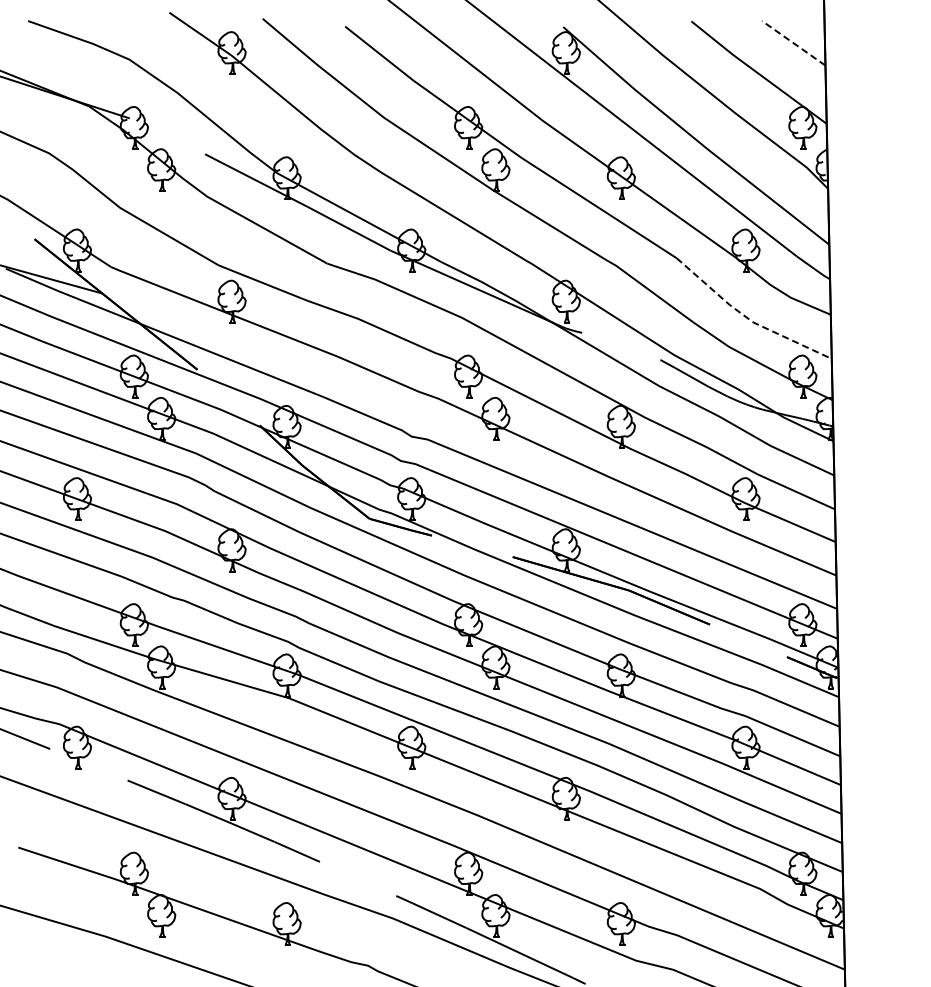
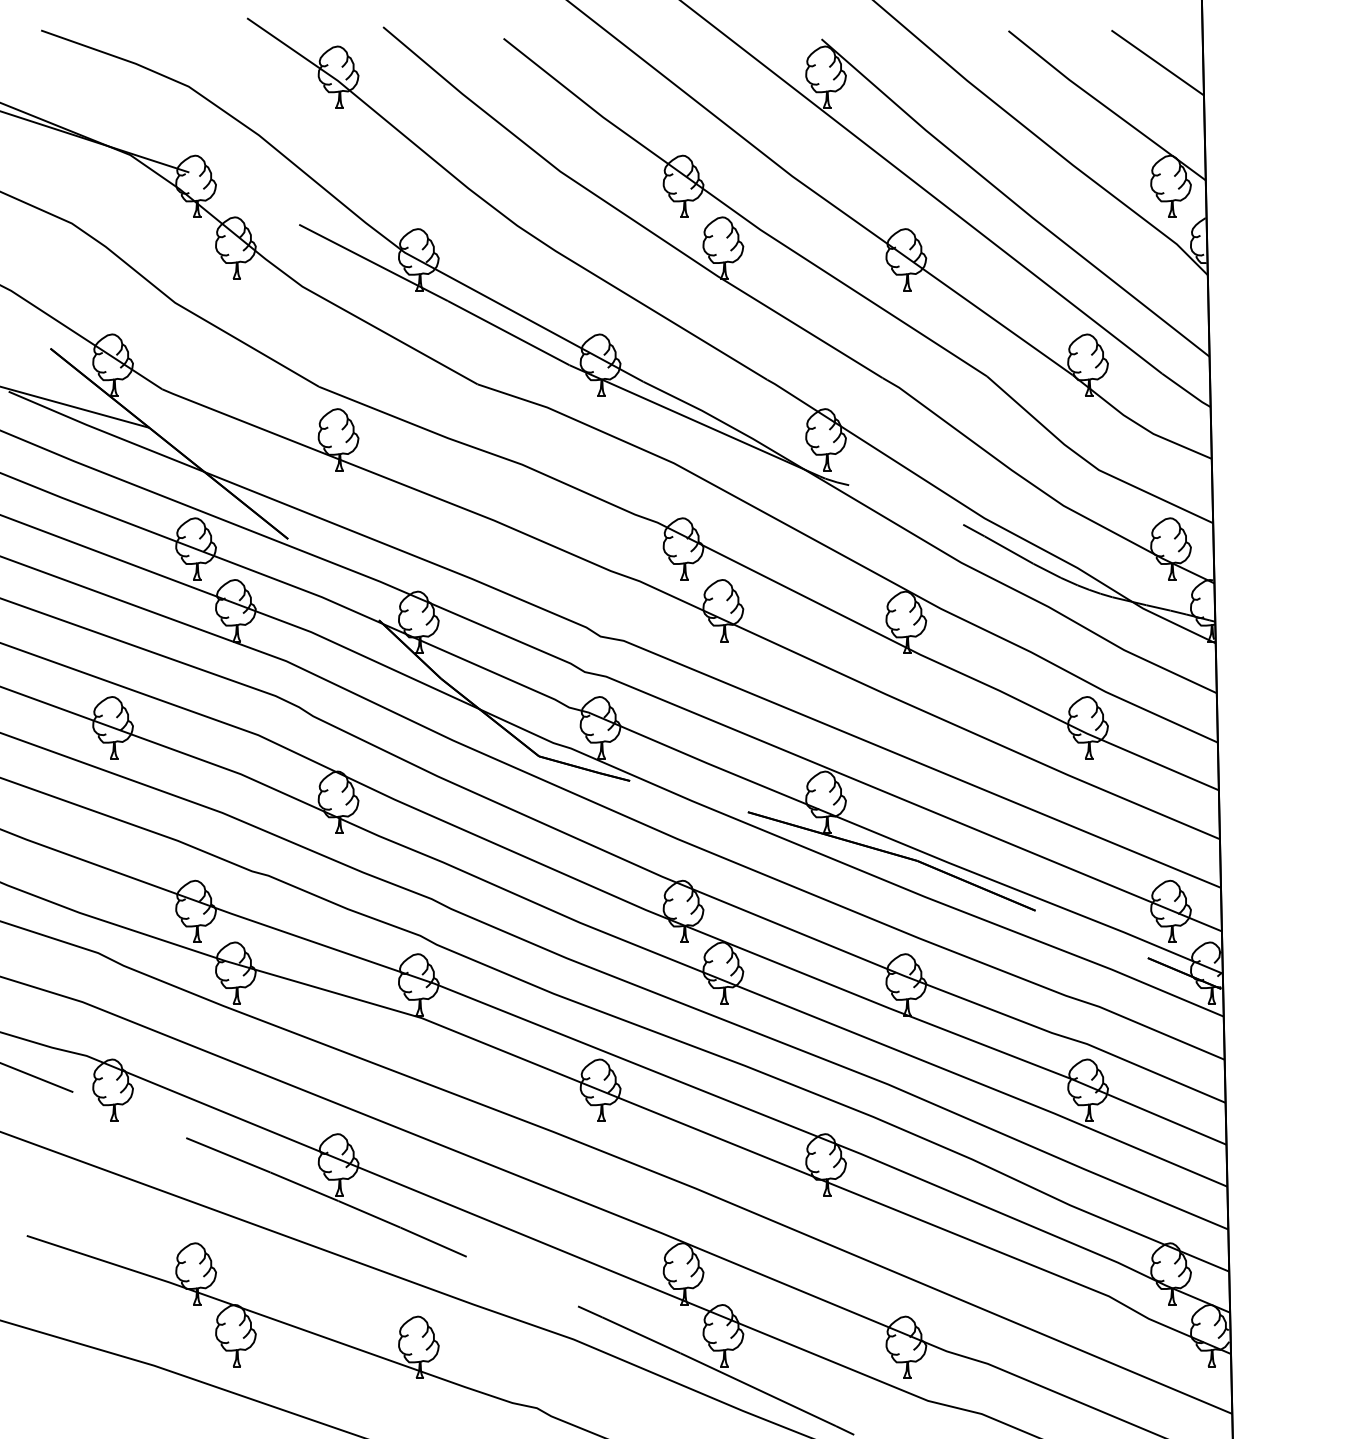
line: (793, 43) -> (1157, 63), dashed -> solid
line: (747, 318) -> (1090, 464), dashed -> solid

